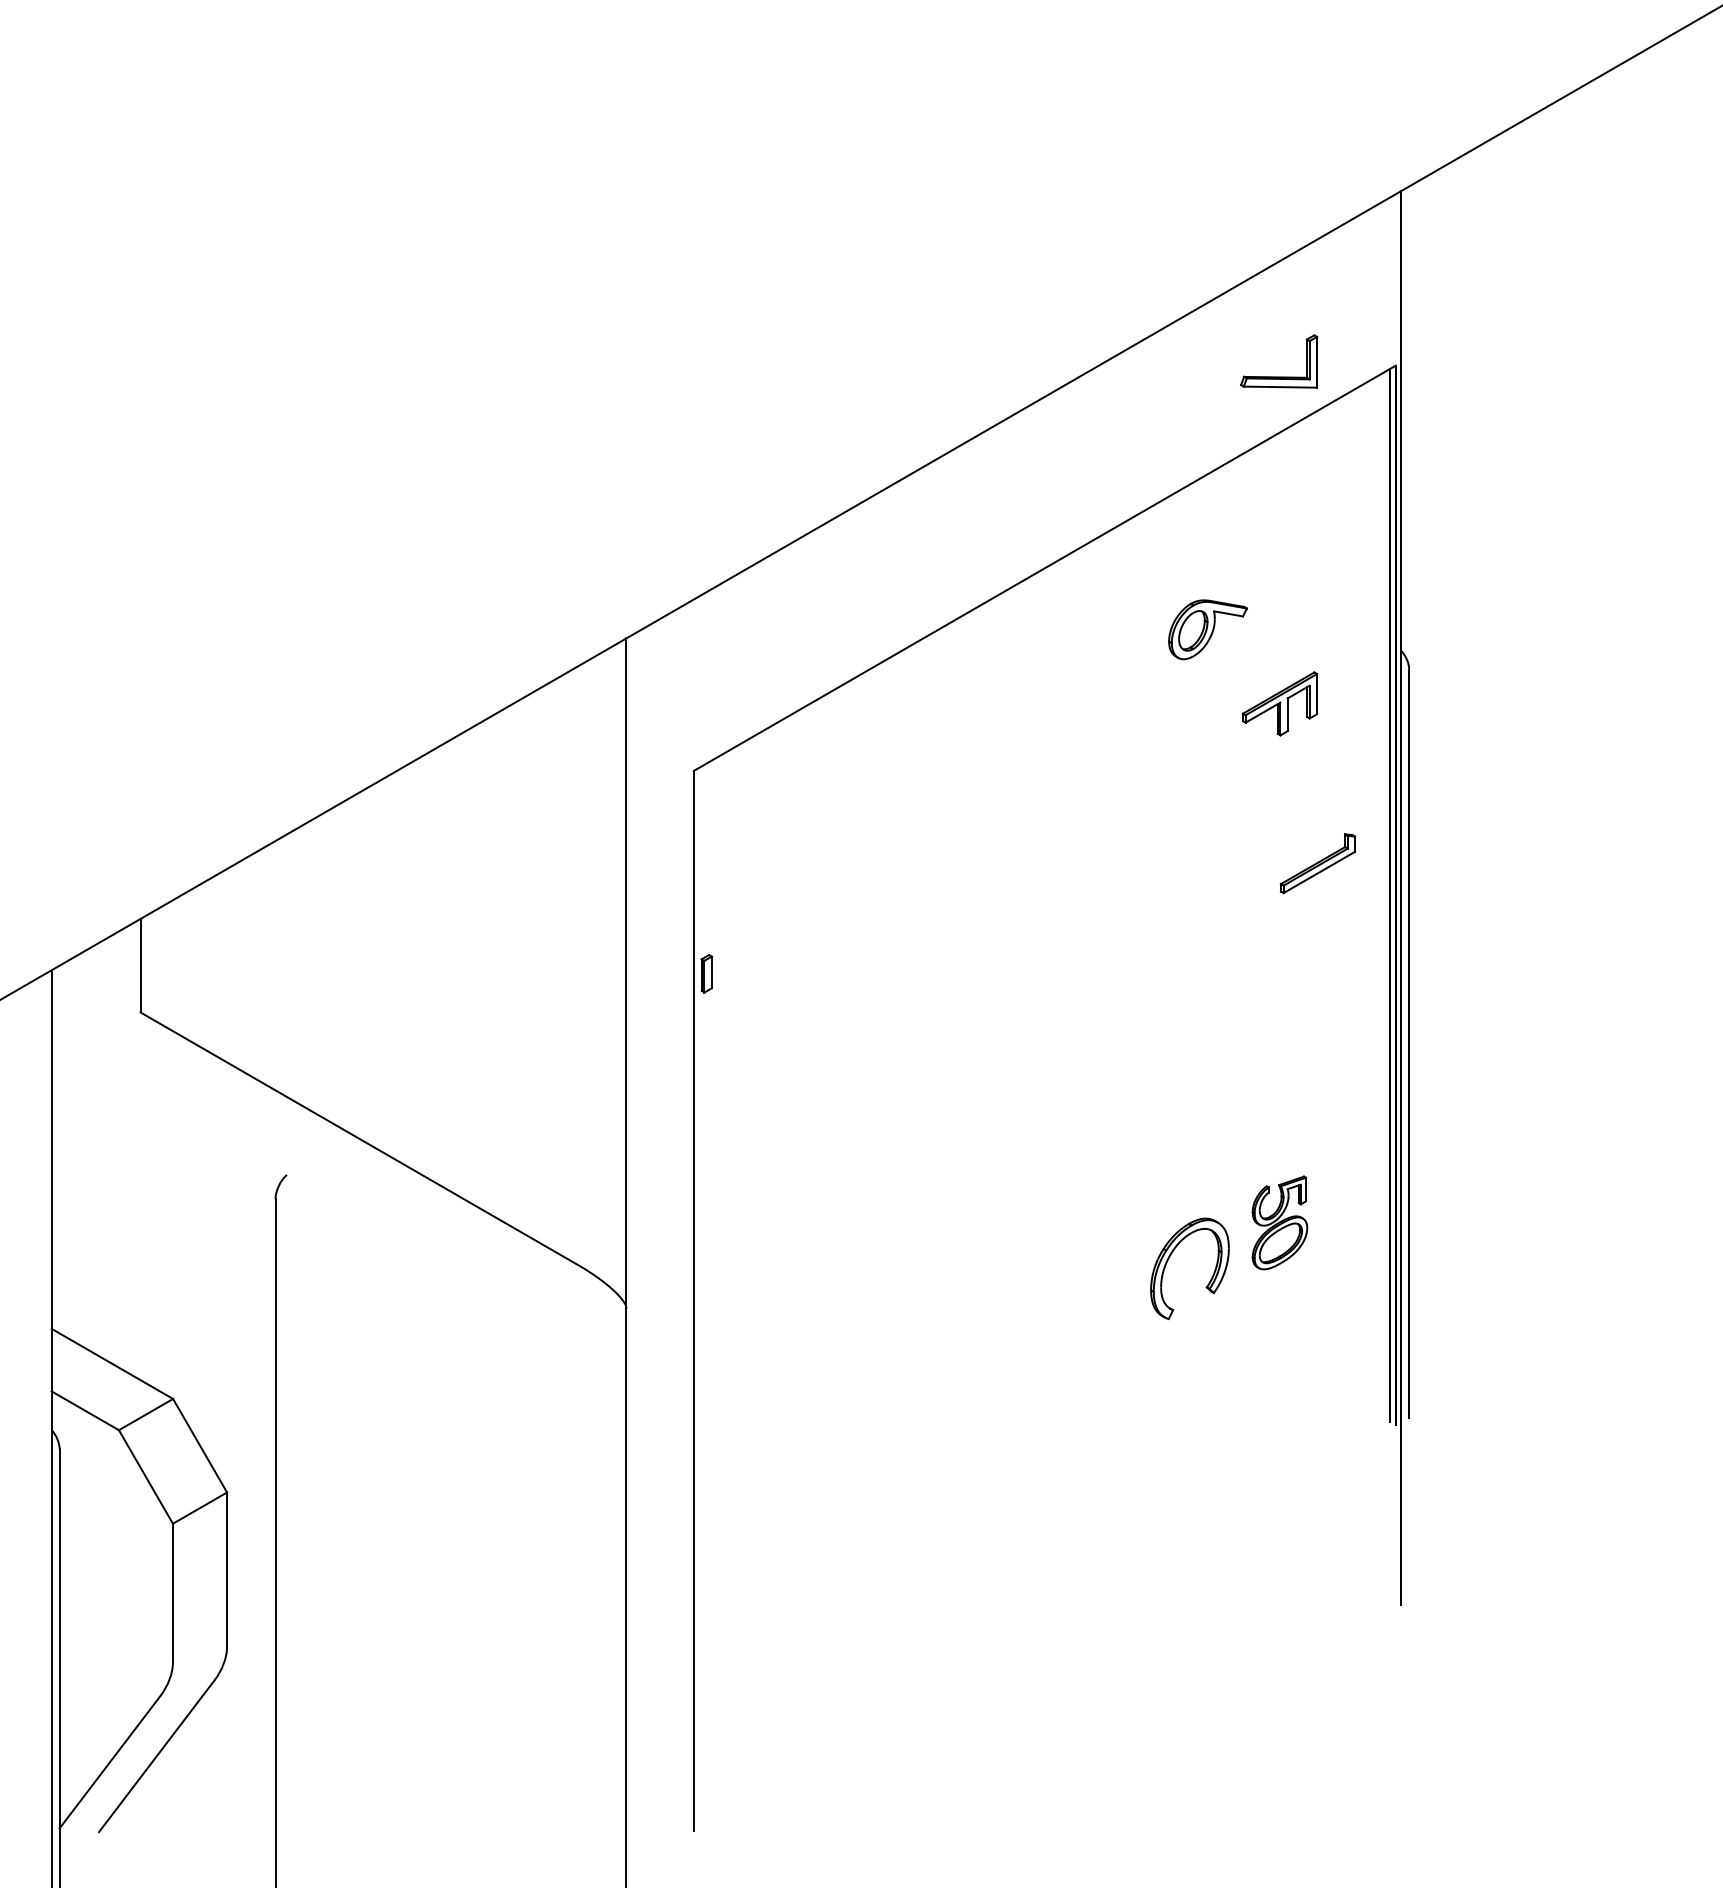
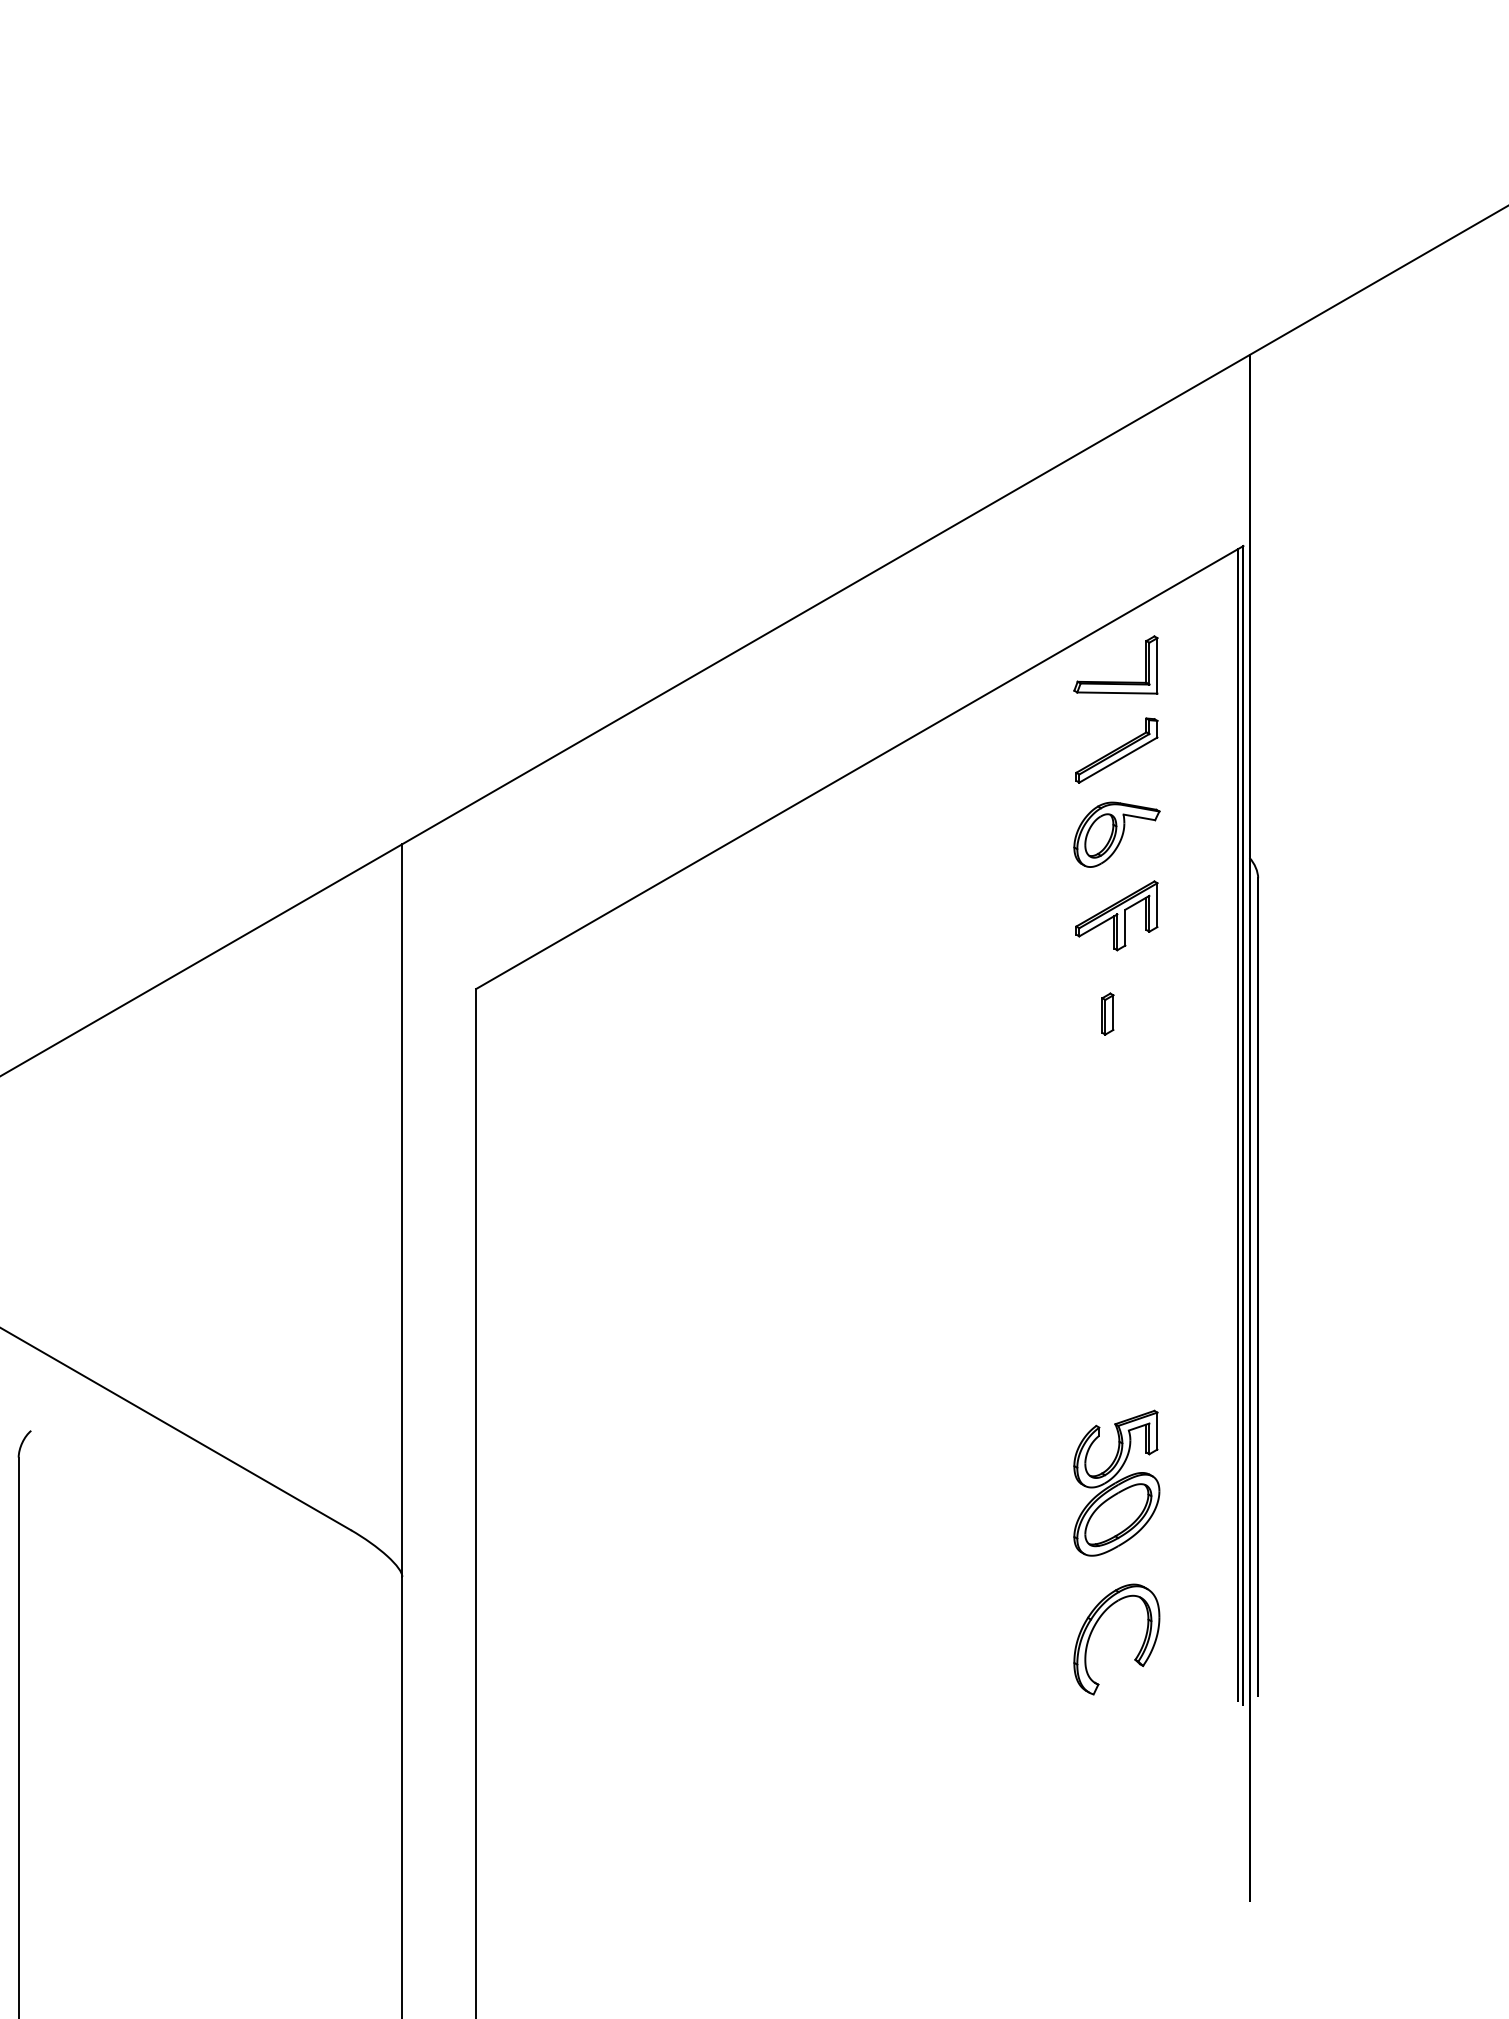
part: (1279, 376) -> (1116, 681), moved
part: (1207, 629) -> (1116, 834), moved
part: (1317, 863) -> (1116, 750), moved
part: (706, 973) -> (1107, 1013), moved
part: (1279, 1222) -> (1116, 1482), size x1.43
part: (1171, 1255) -> (1096, 1624), moved

